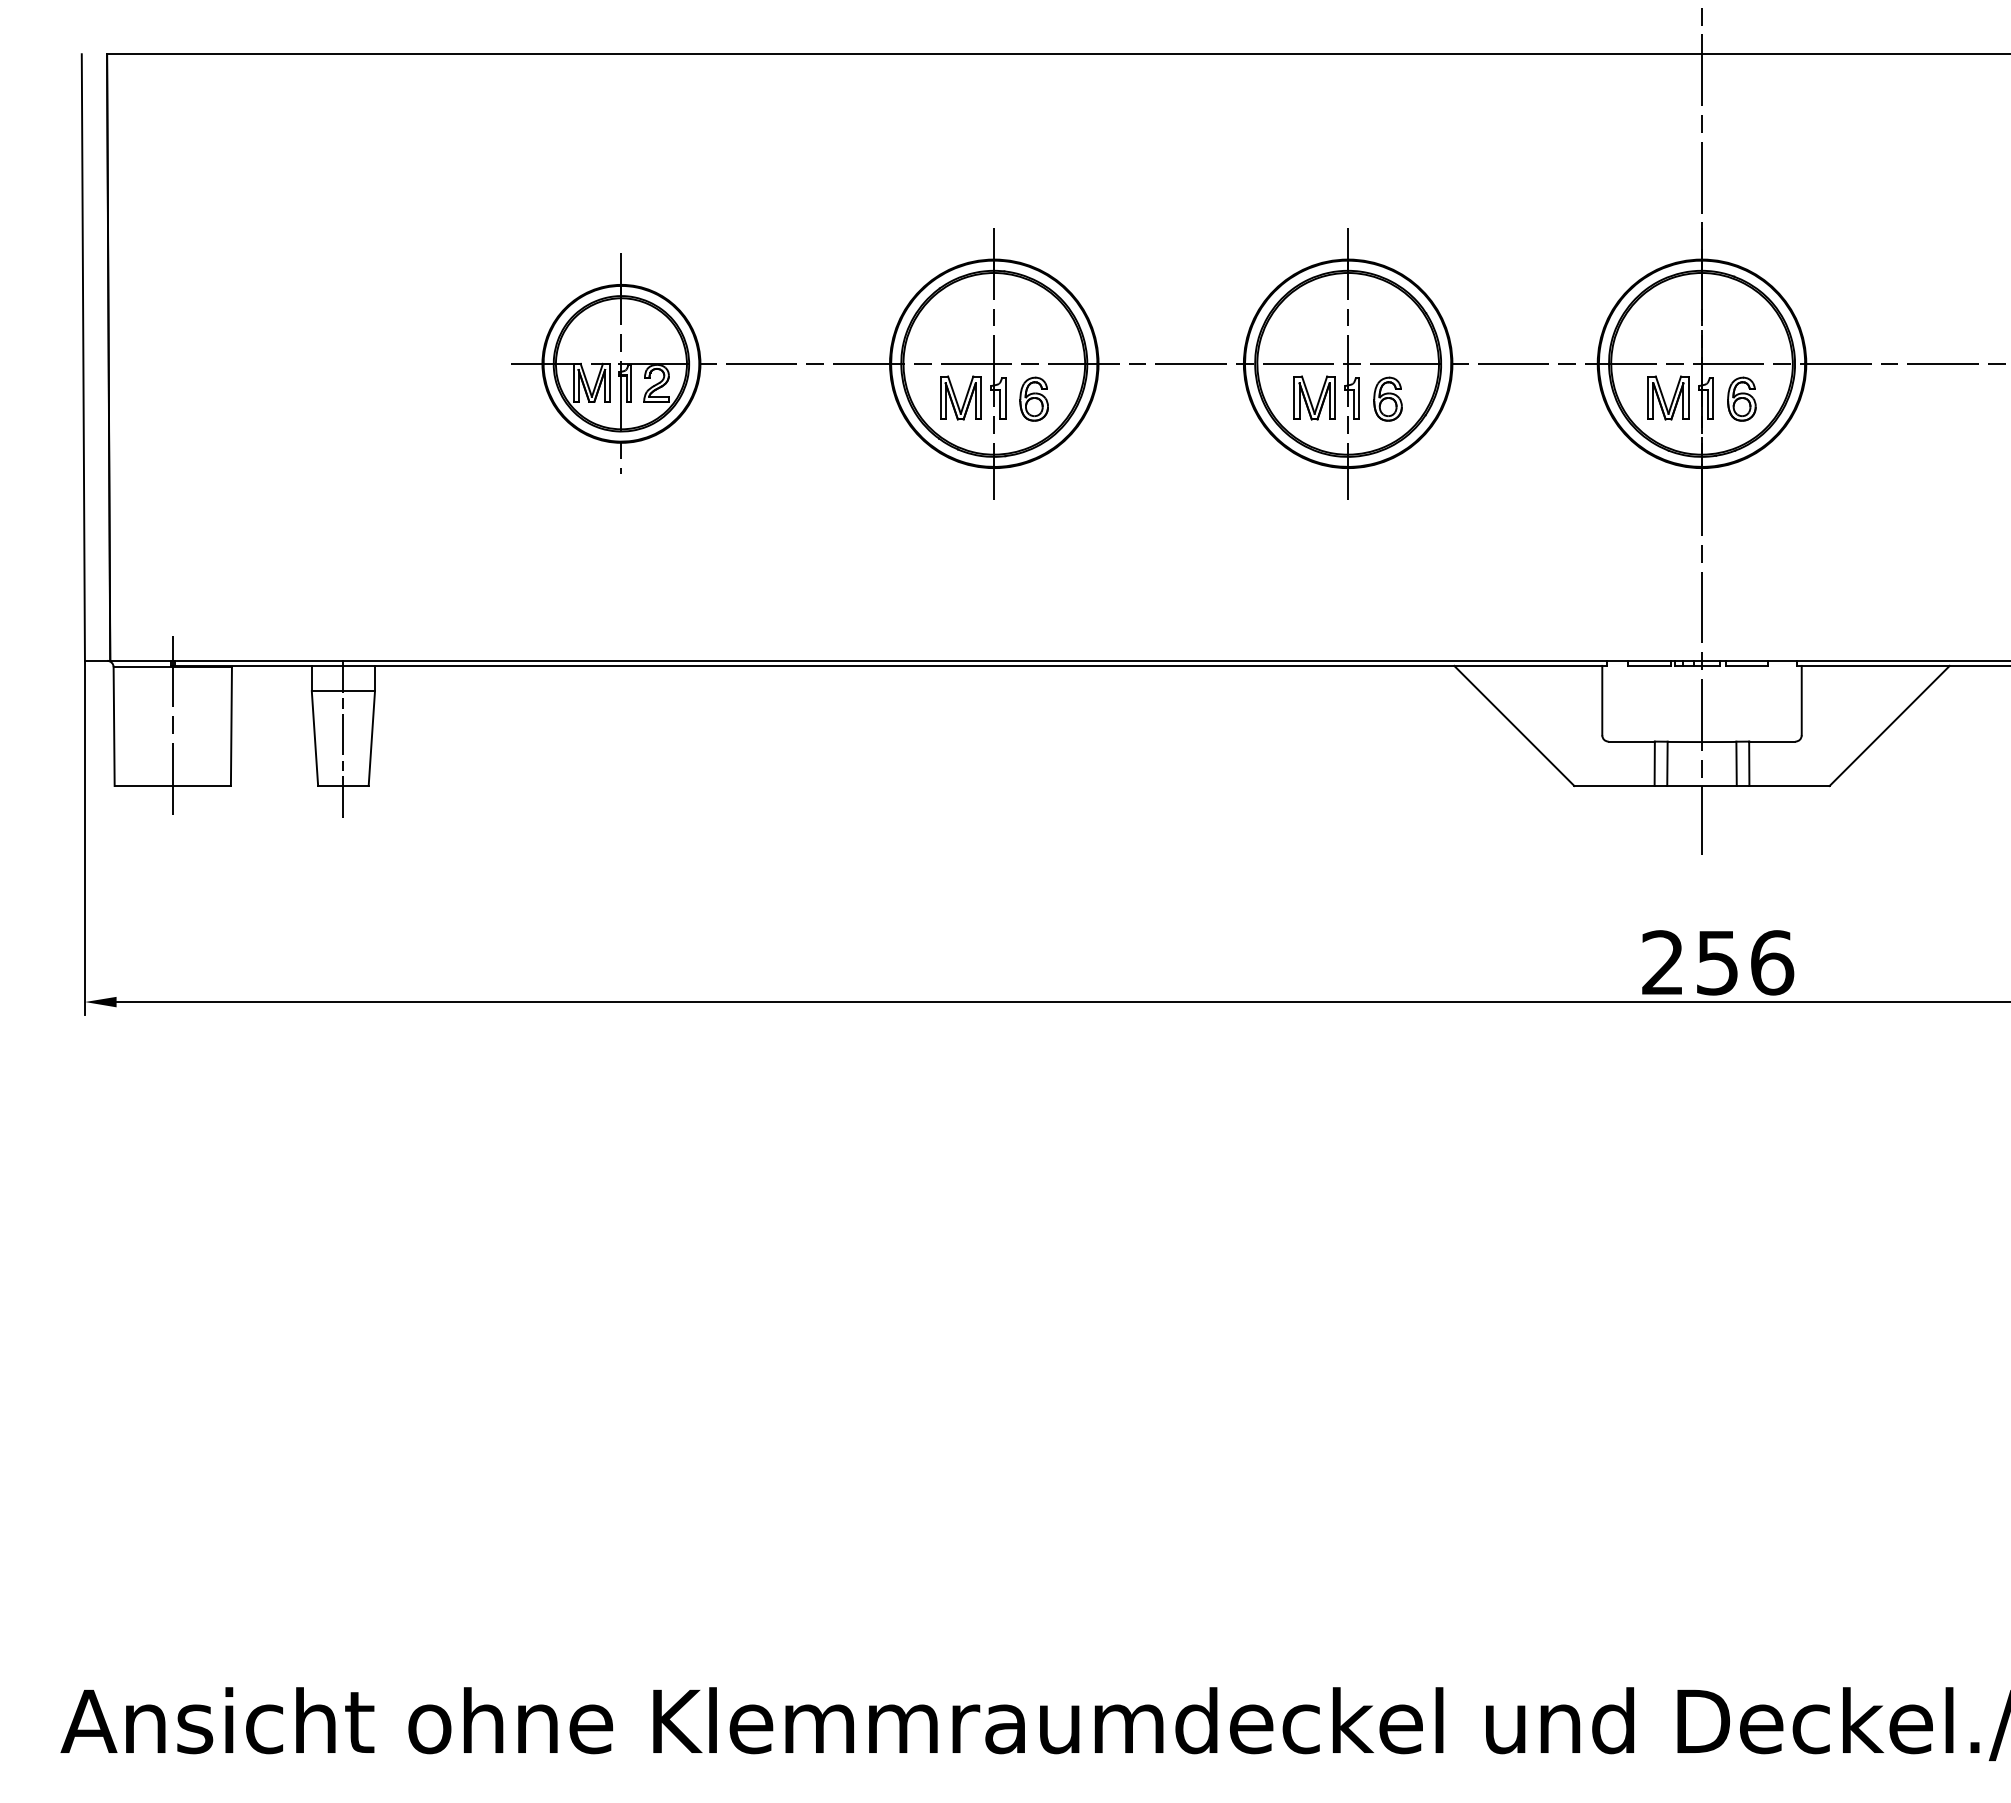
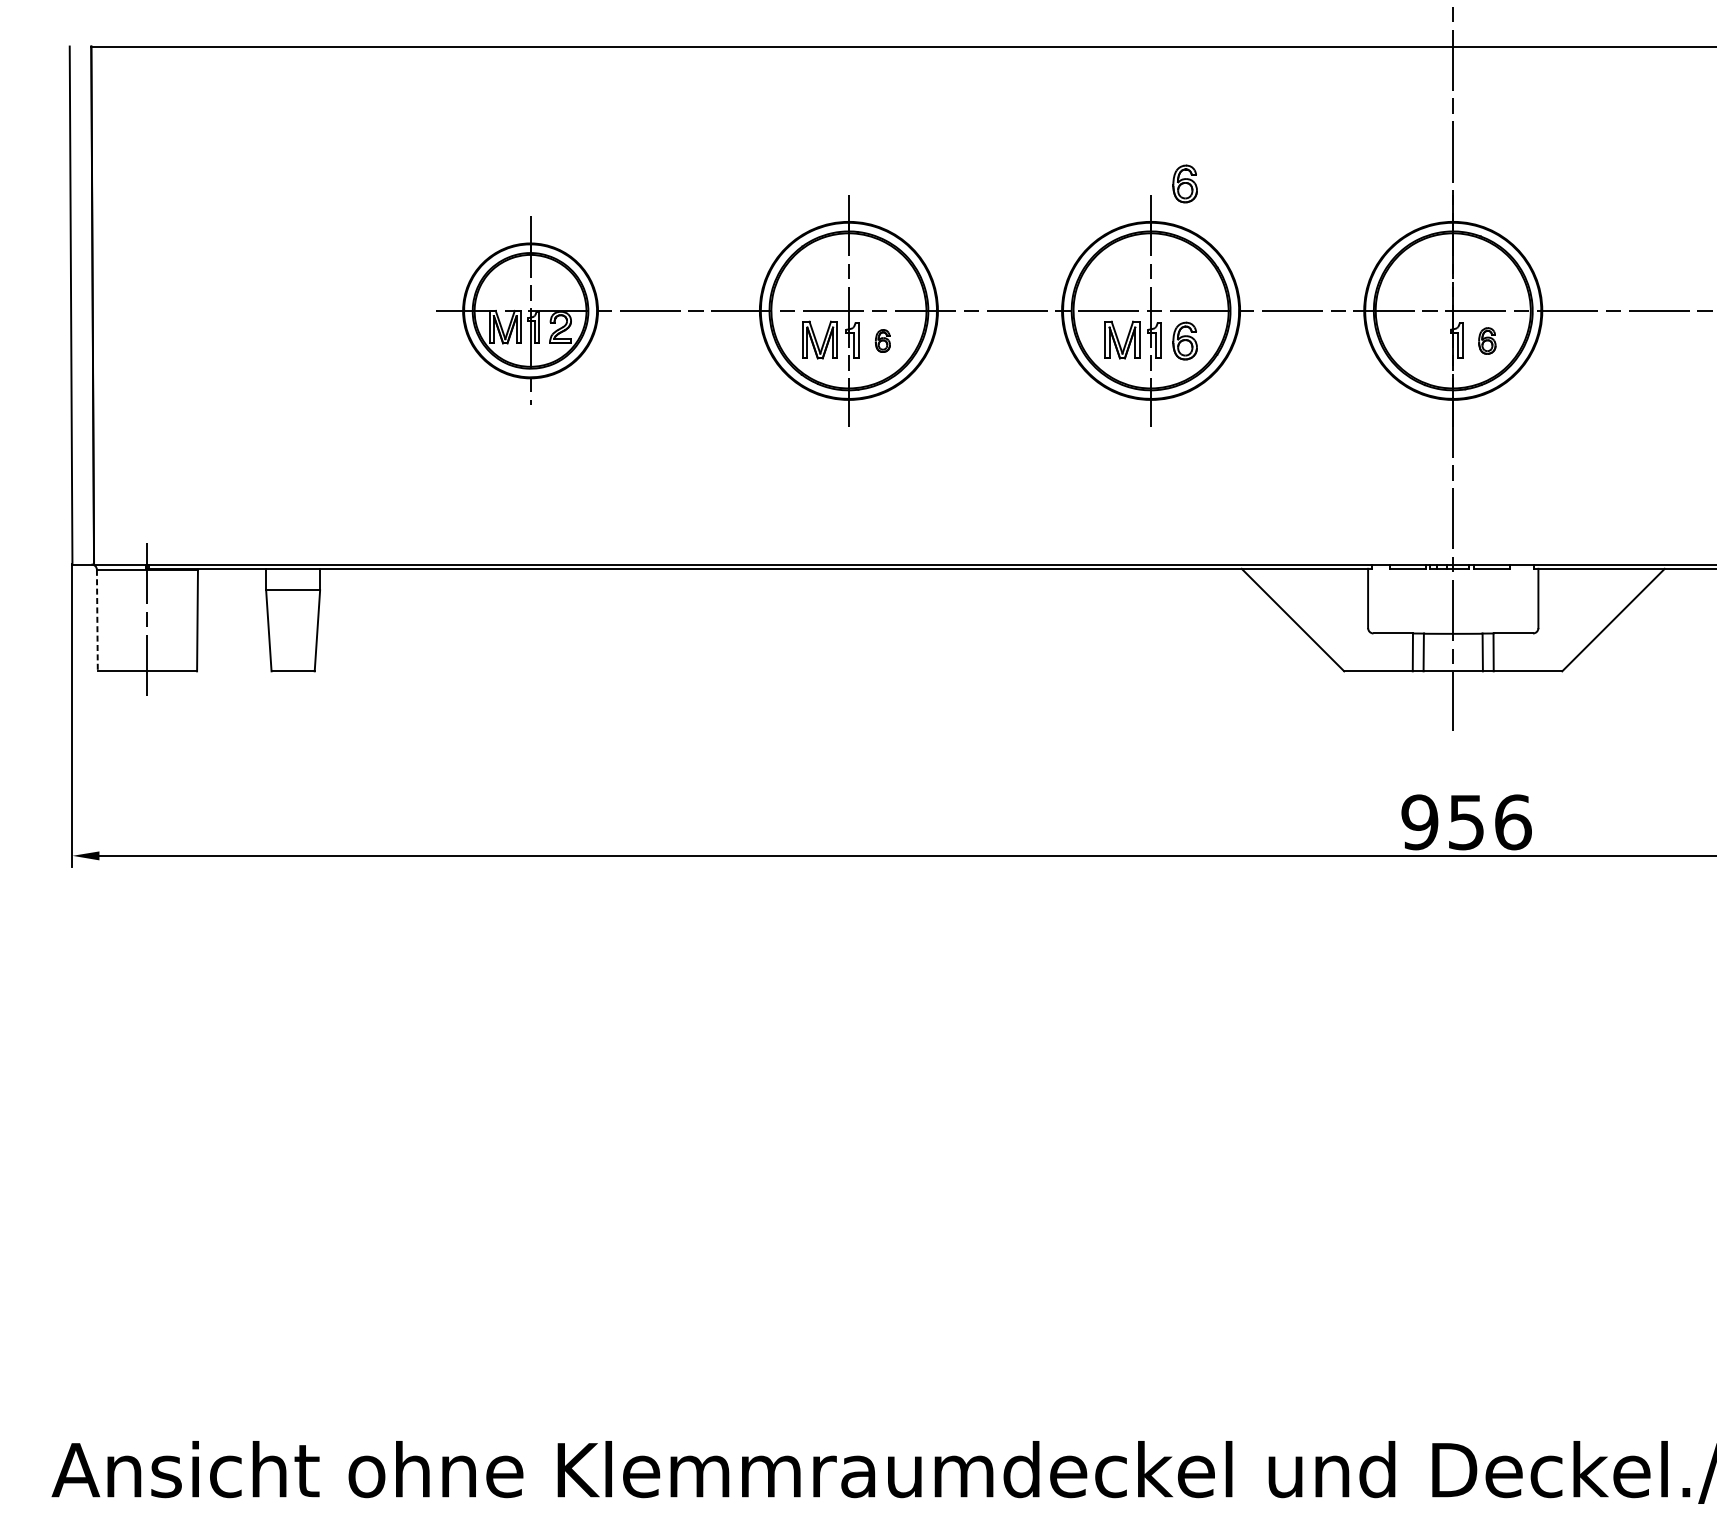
part: (1387, 214) -> (1184, 183), added
part: (1668, 397) -> (1424, 339), removed
part: (1033, 398) -> (882, 340), size x0.6
part: (1741, 398) -> (1486, 340), size x0.7
line: (114, 727) -> (97, 621), solid -> dashed
line: (343, 738) -> (293, 630), removed
text: (1662, 962) -> (1419, 822), 256 -> 956

